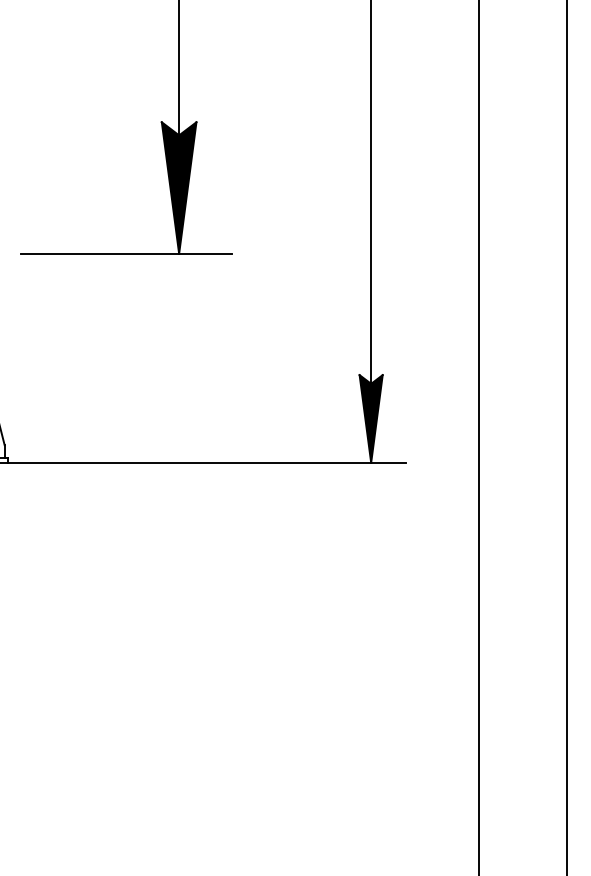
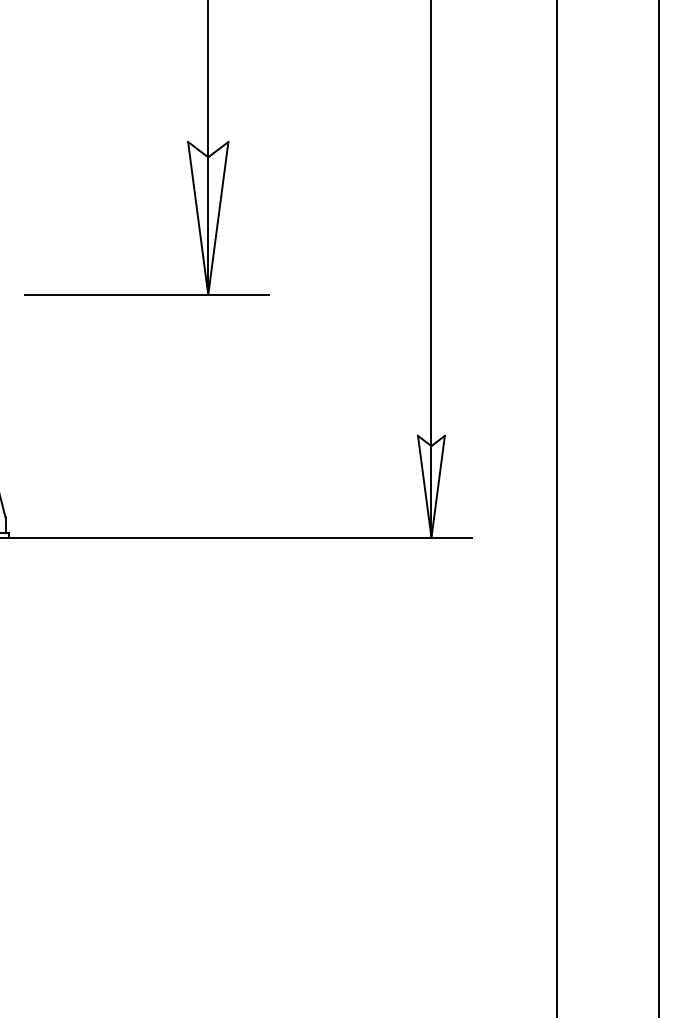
fill: (178, 187) -> (207, 217), removed
fill: (370, 418) -> (430, 486), removed

